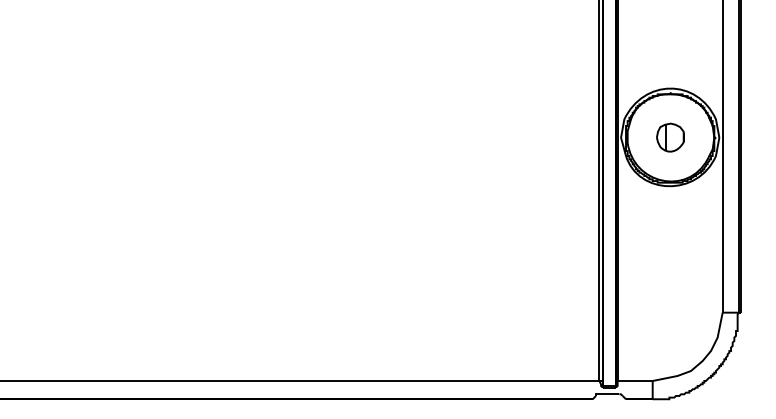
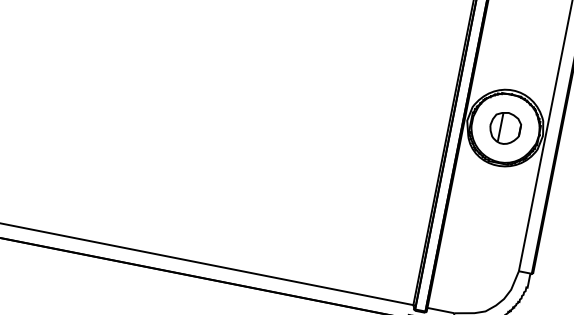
part: (670, 137) -> (505, 128), size x1.43

